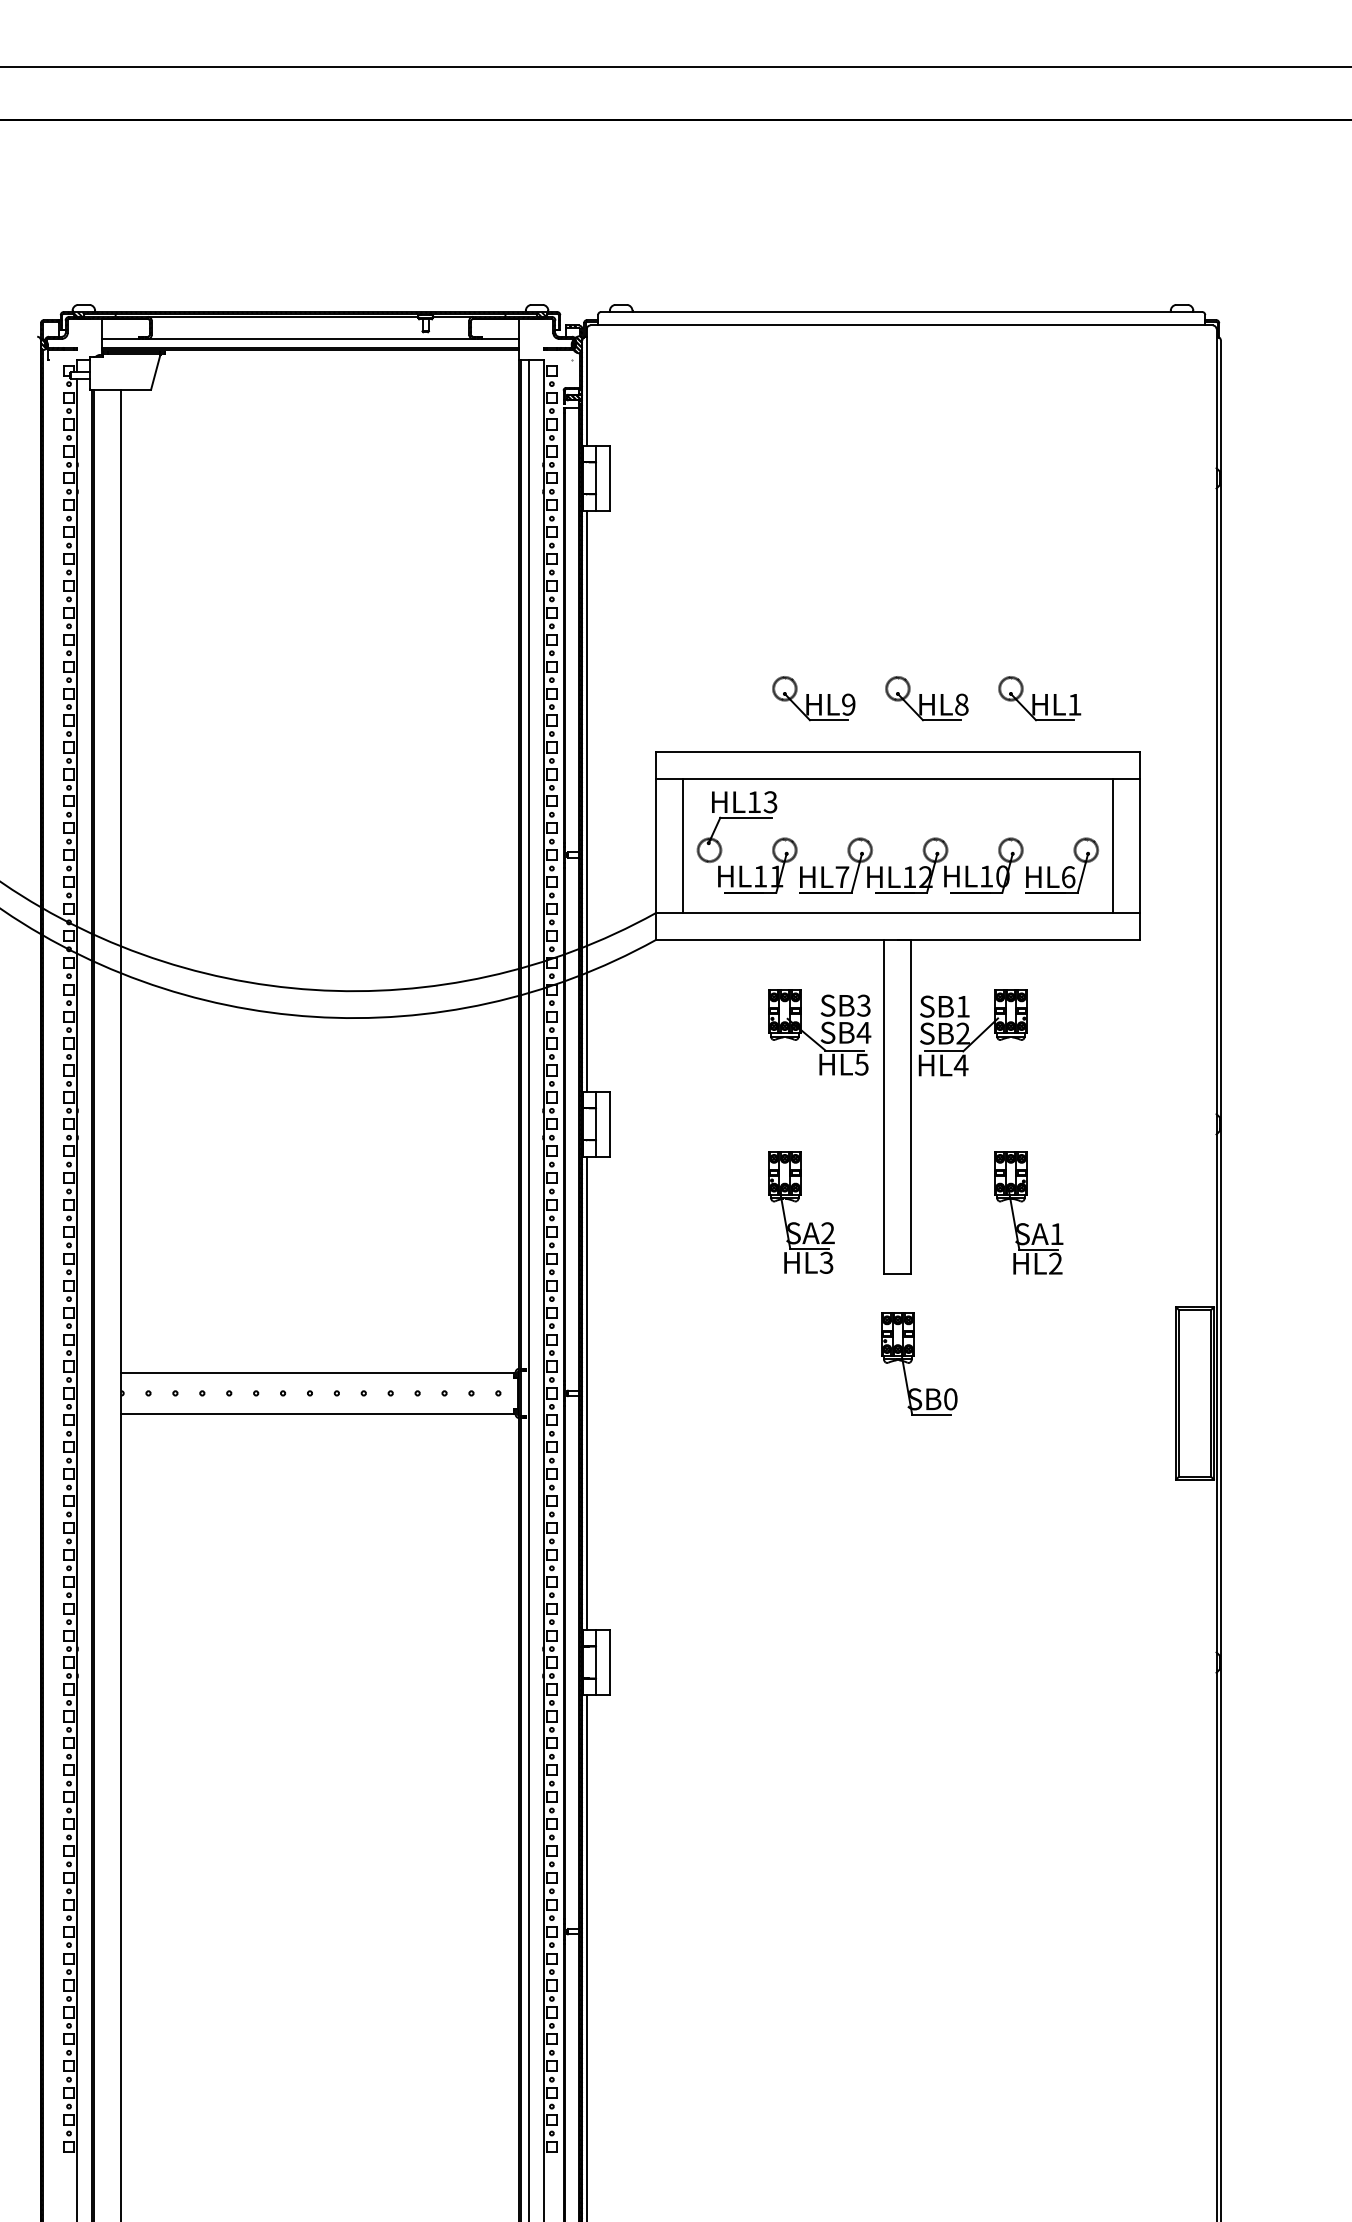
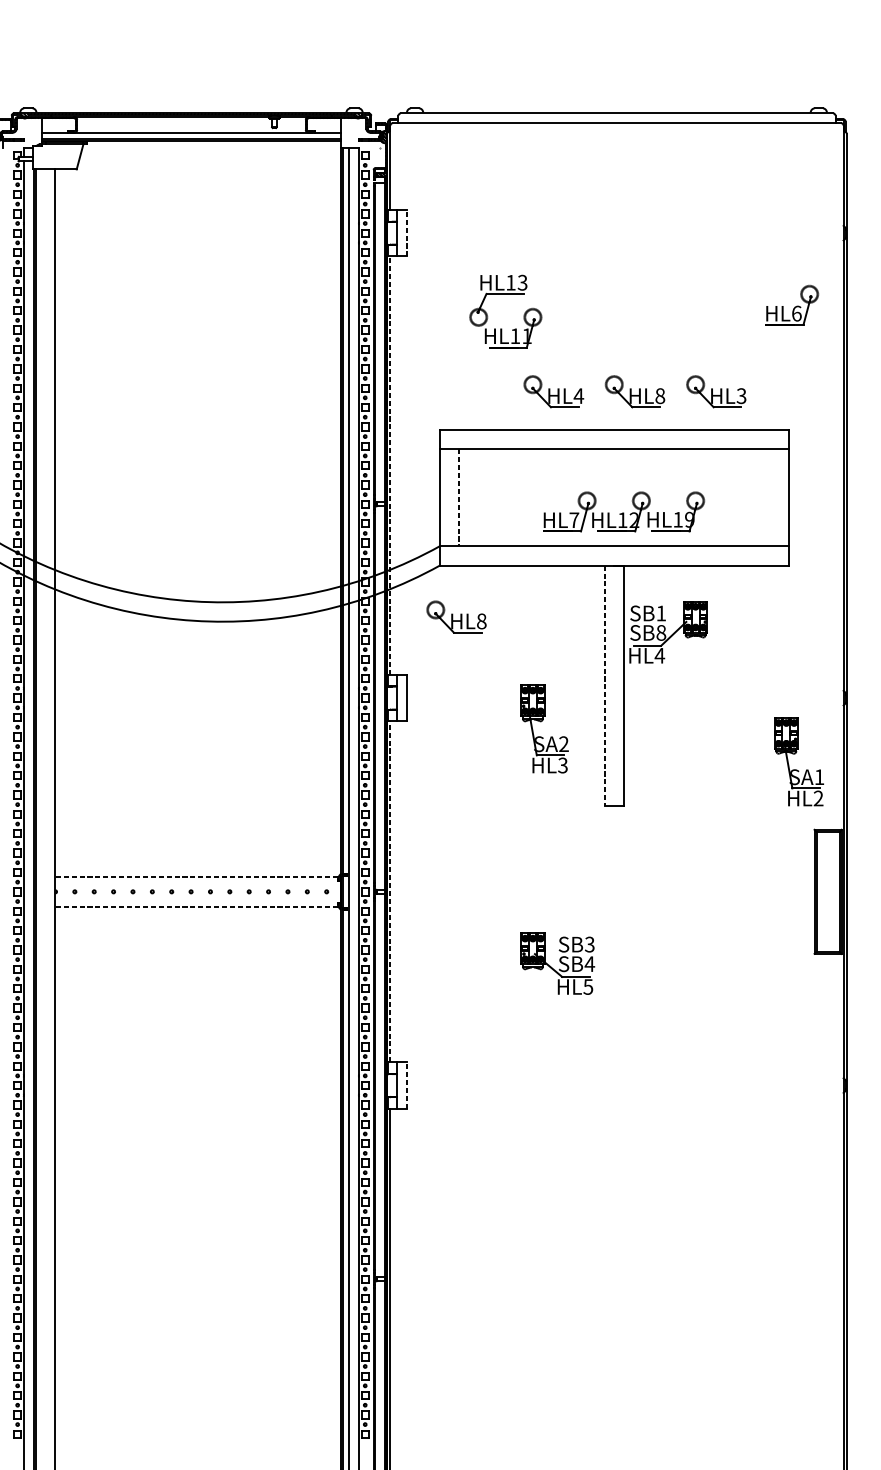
line: (610, 477) -> (407, 232), solid -> dashed
text: (848, 704) -> (578, 395), HL9 -> HL4
text: (1074, 704) -> (741, 395), HL1 -> HL3
line: (586, 801) -> (390, 465), solid -> dashed
line: (1113, 845) -> (769, 497), removed
line: (682, 846) -> (459, 498), solid -> dashed
part: (741, 865) -> (501, 328), moved
part: (1061, 865) -> (791, 305), moved
text: (1002, 876) -> (689, 519), HL10 -> HL19
part: (678, 1011) -> (456, 616), added
part: (819, 1032) -> (557, 963), moved
text: (963, 1033) -> (661, 632), 2 -> 8
line: (884, 1107) -> (604, 686), solid -> dashed
part: (796, 1202) -> (541, 722), moved
part: (1025, 1223) -> (796, 769), moved
part: (912, 1361) -> (624, 868), removed
line: (317, 1372) -> (196, 876), solid -> dashed
line: (586, 1393) -> (390, 891), solid -> dashed
line: (317, 1413) -> (196, 906), solid -> dashed
line: (610, 1662) -> (407, 1085), solid -> dashed

